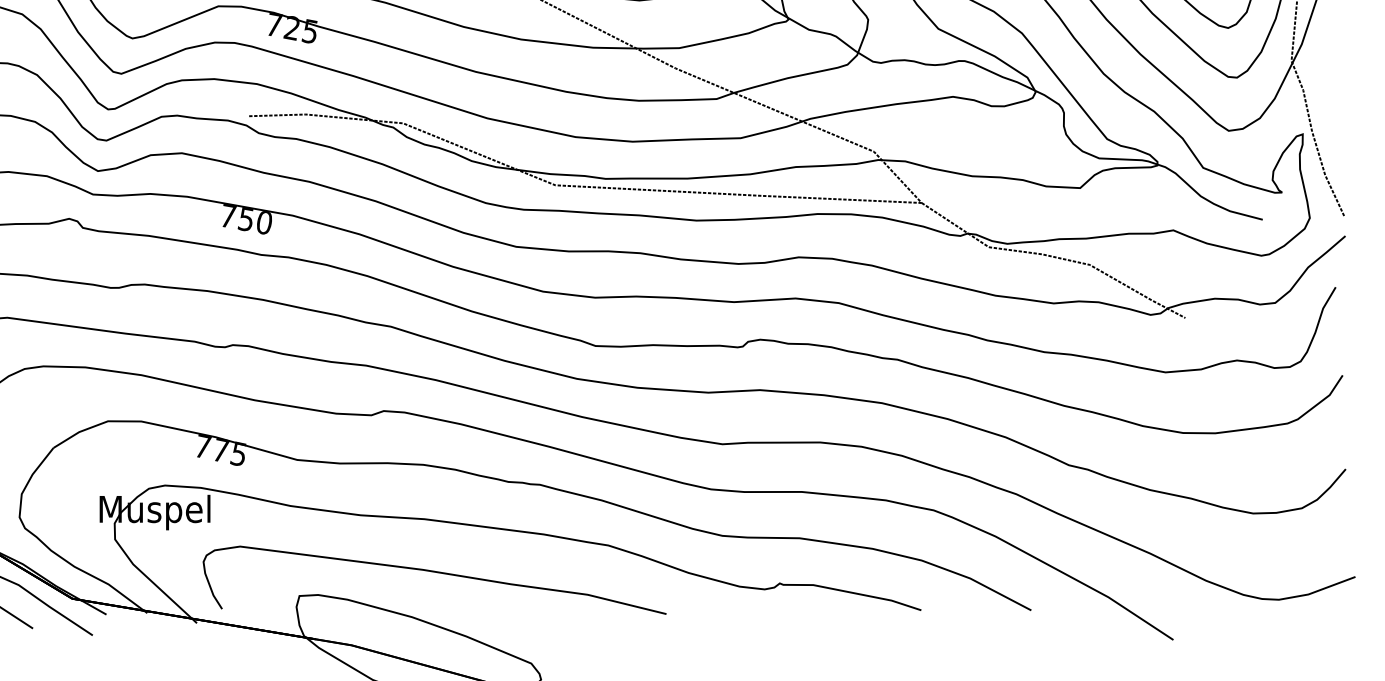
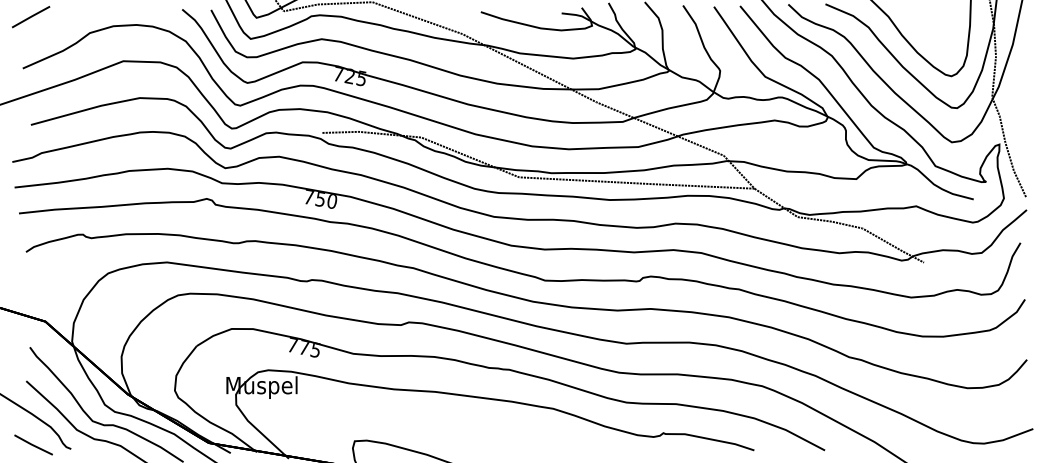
curve: (434, 573) -> (441, 426), removed

